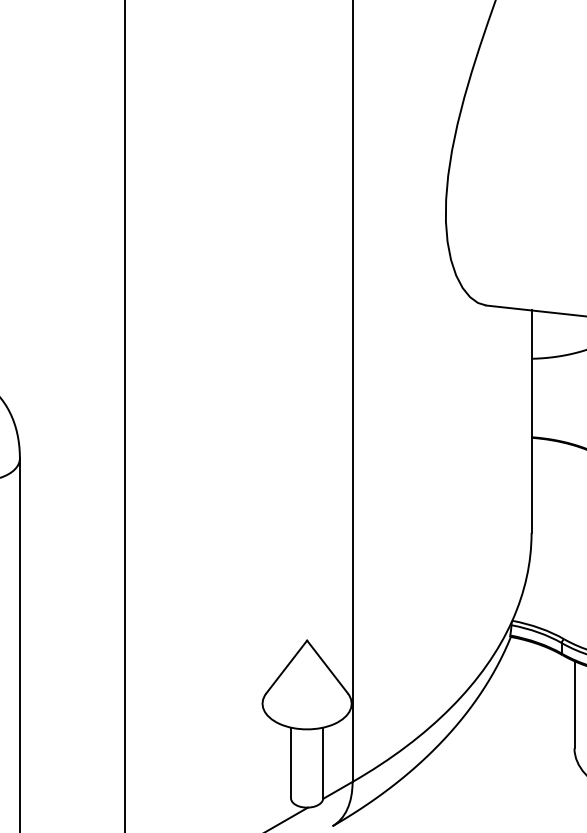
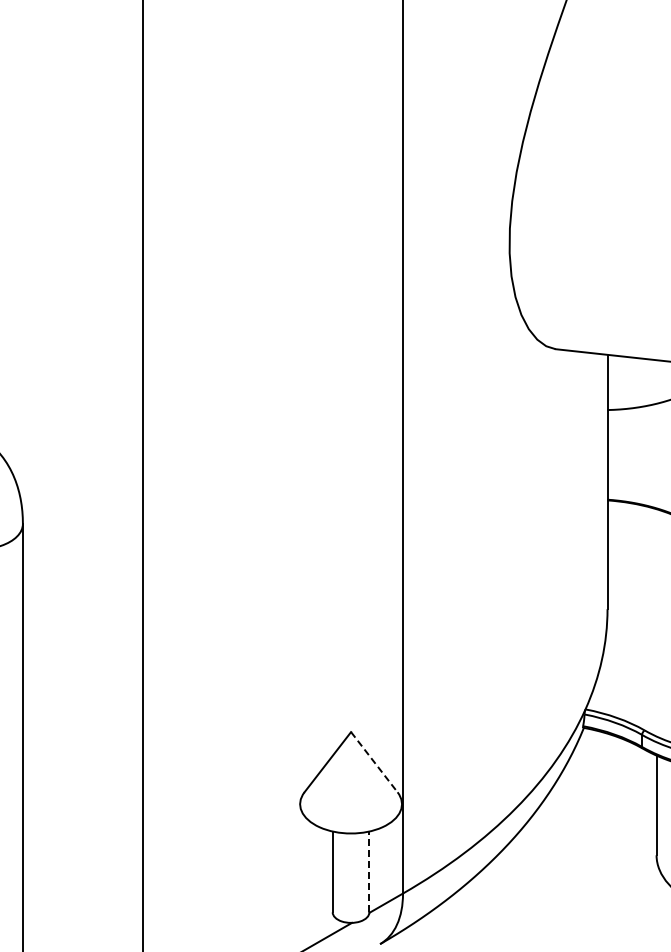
line: (327, 667) -> (374, 762), solid -> dashed
line: (323, 762) -> (369, 871), solid -> dashed

